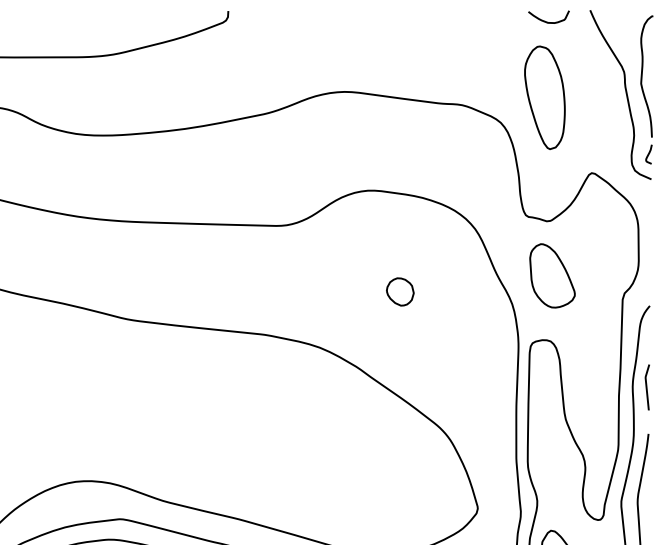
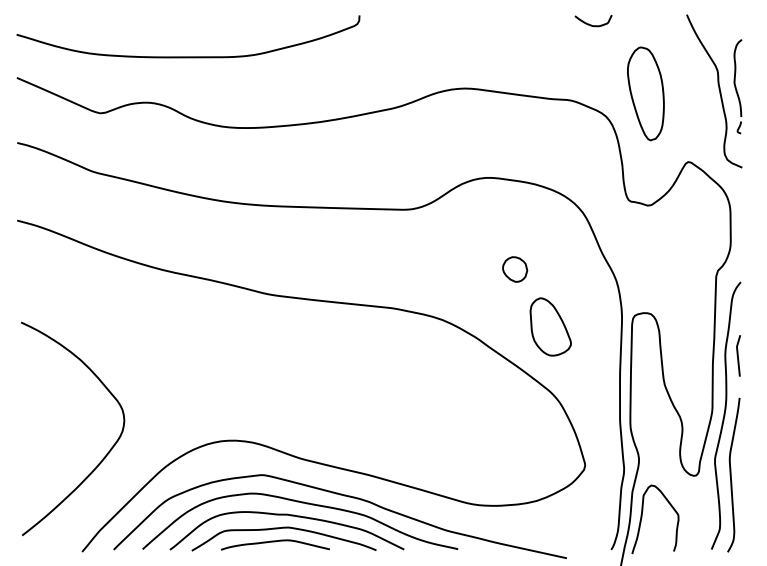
curve: (546, 21) -> (591, 24), moved
part: (646, 89) -> (737, 86), size x0.7
part: (552, 275) -> (550, 326), moved

